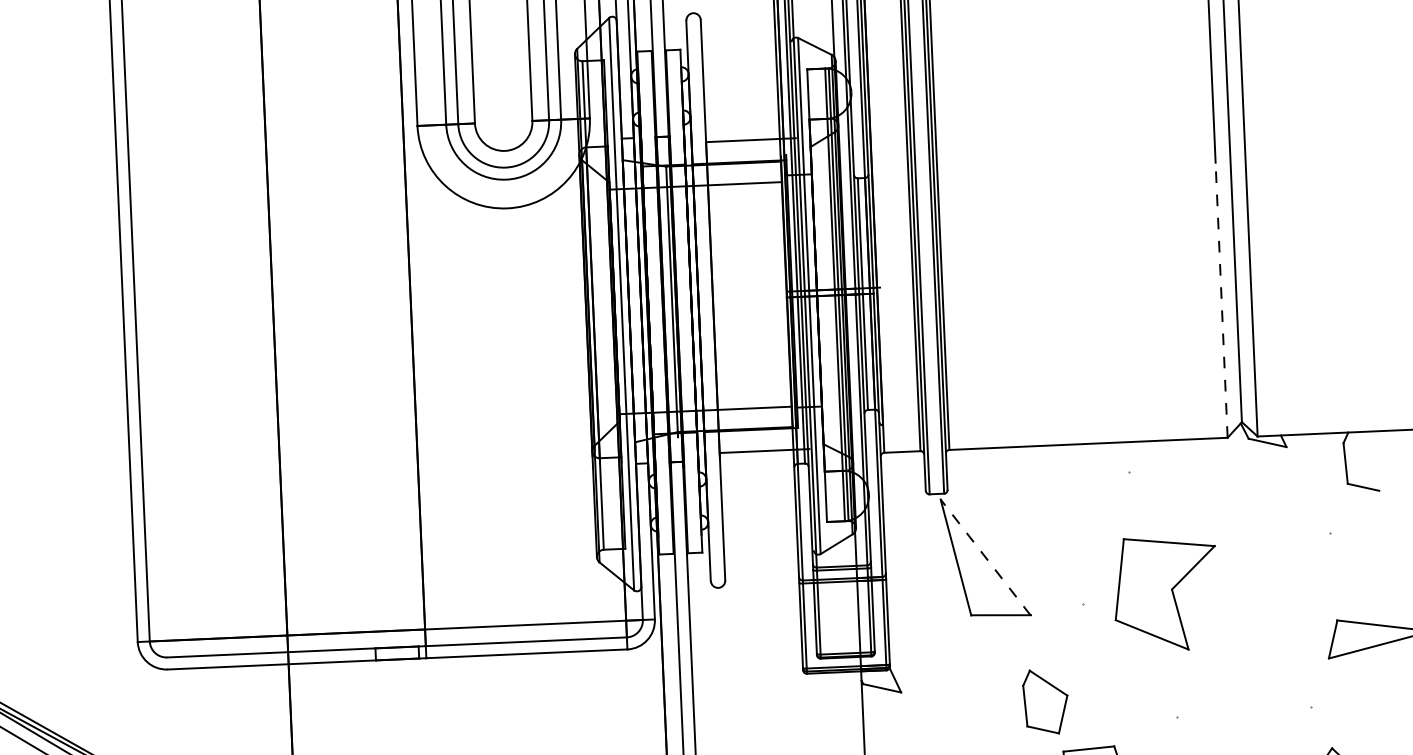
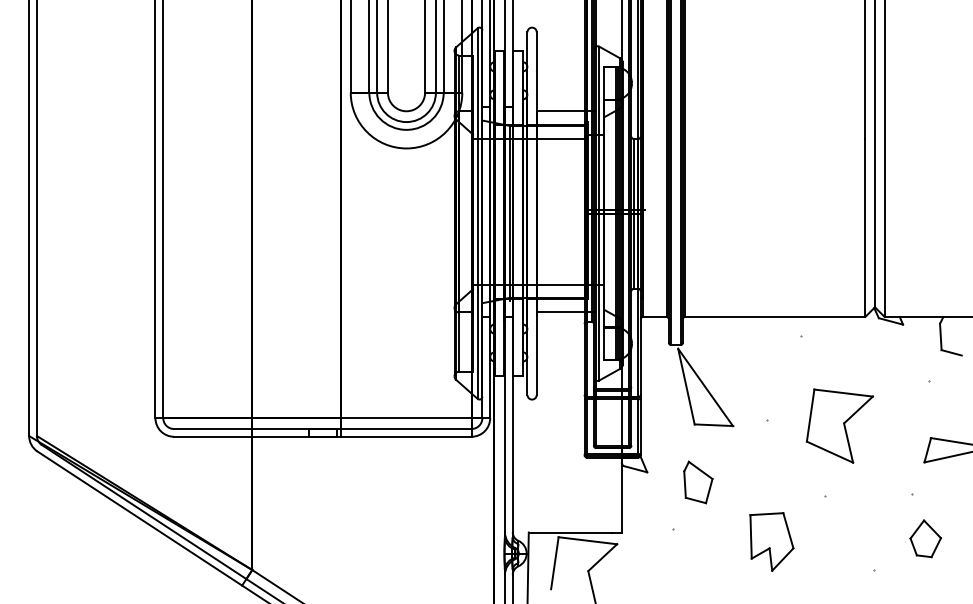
line: (1221, 299) -> (865, 227), dashed -> solid
line: (985, 557) -> (705, 387), dashed -> solid
part: (1165, 593) -> (839, 425), moved
part: (1045, 701) -> (698, 482), moved

